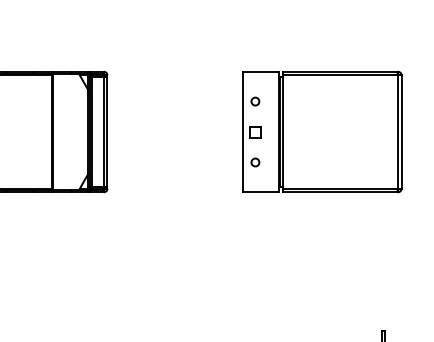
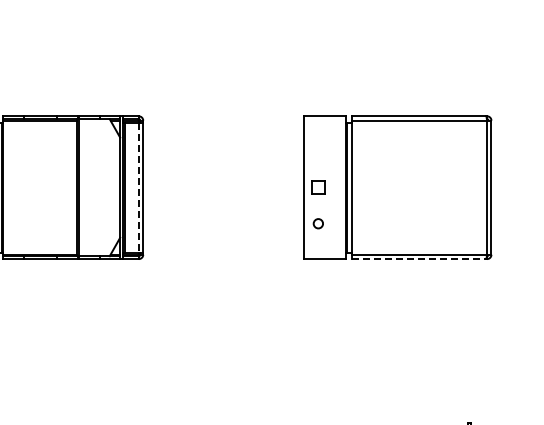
circle: (254, 101) -> (317, 151), removed
line: (103, 131) -> (138, 187), solid -> dashed
line: (340, 192) -> (419, 259), solid -> dashed

